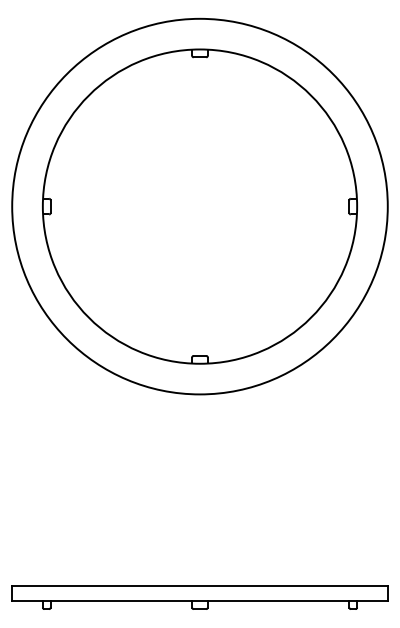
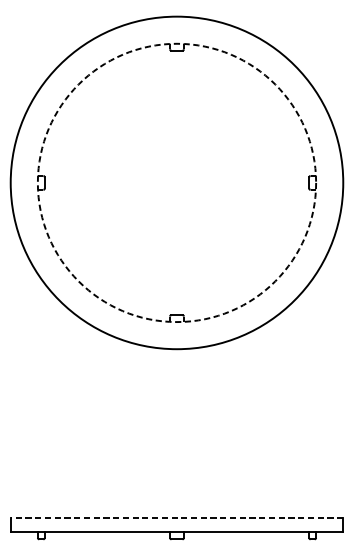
circle: (199, 206) -> (176, 182), solid -> dashed
line: (200, 585) -> (177, 518), solid -> dashed

